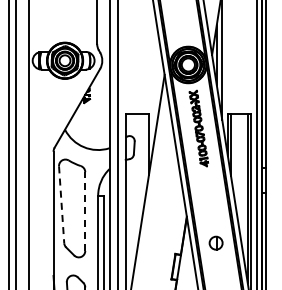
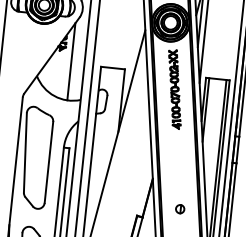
line: (96, 112) -> (71, 61), added
line: (61, 205) -> (25, 153), dashed -> solid
line: (85, 211) -> (49, 162), dashed -> solid
part: (216, 243) -> (180, 209), size x0.62

